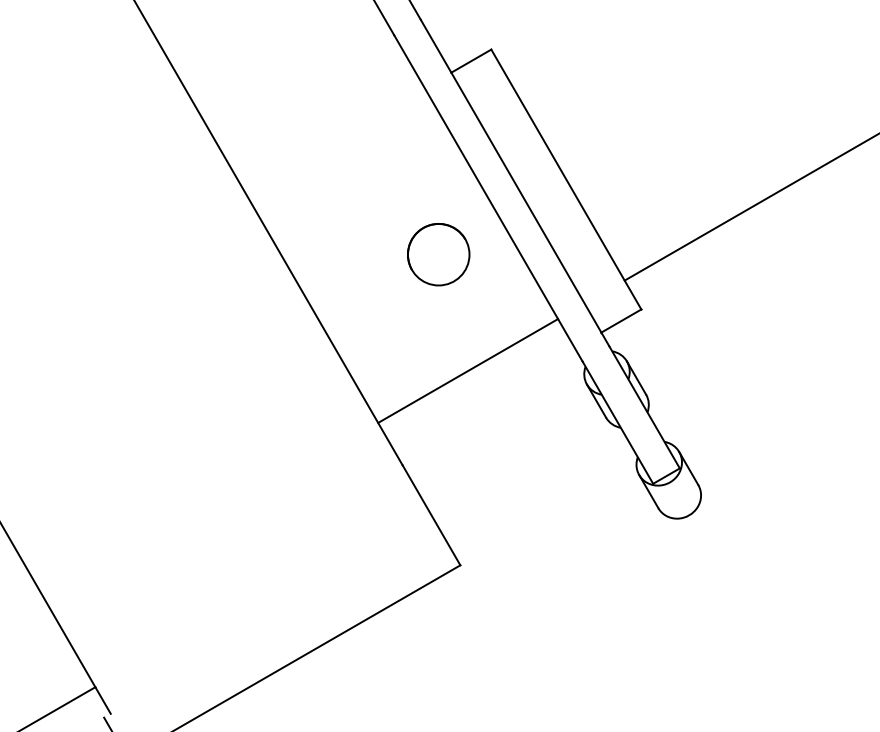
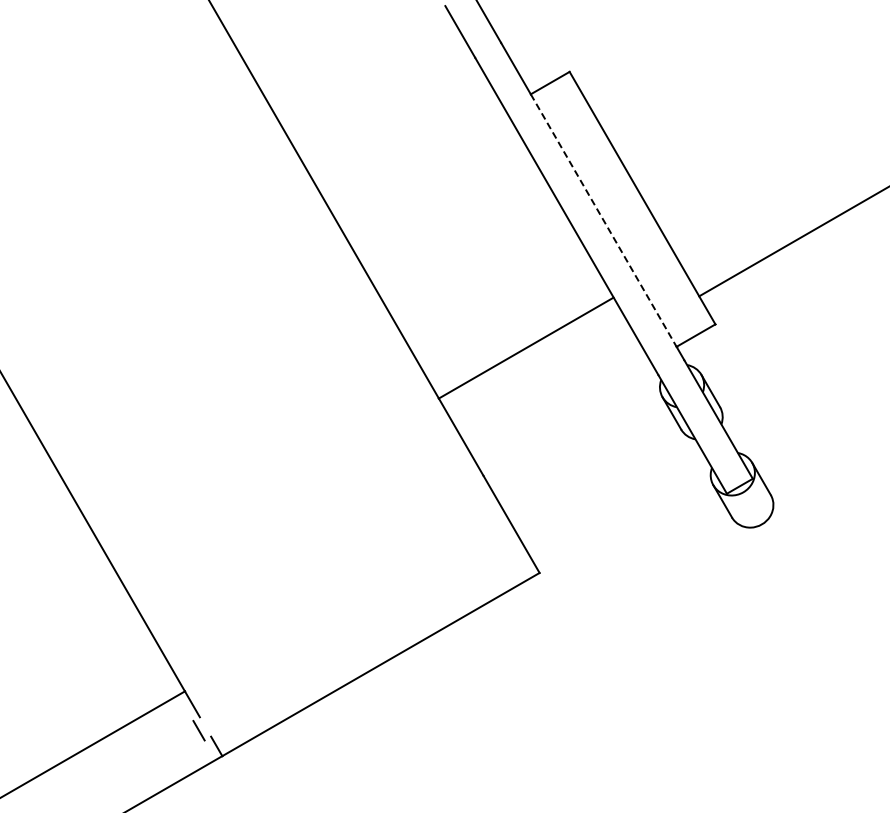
line: (526, 202) -> (603, 220), solid -> dashed
part: (438, 254) -> (518, 270), removed
line: (467, 370) -> (525, 347), moved

